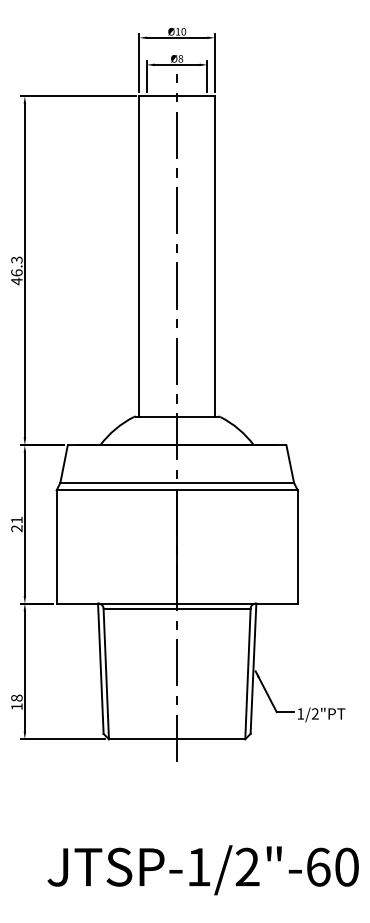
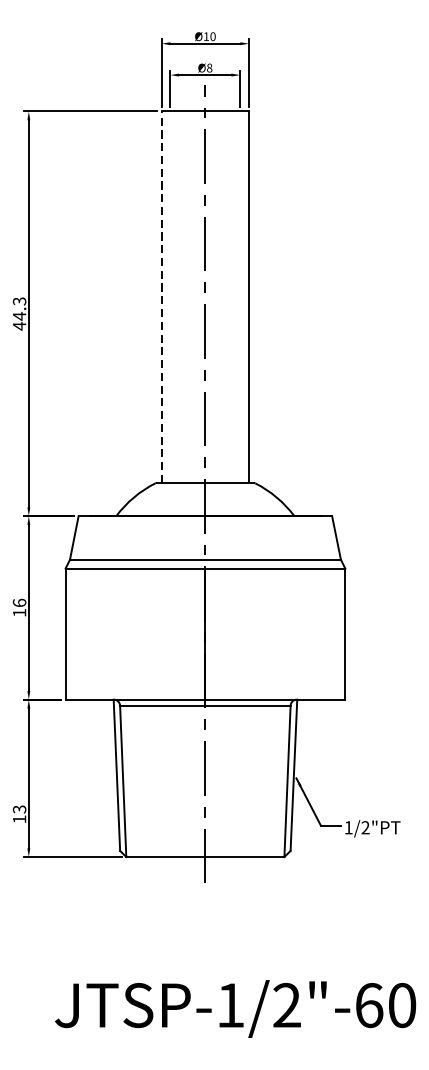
line: (139, 255) -> (161, 296), solid -> dashed
text: (16, 272) -> (19, 315), 46.3 -> 44.3
text: (16, 524) -> (19, 608), 21 -> 16
text: (16, 697) -> (19, 808), 18 -> 13

